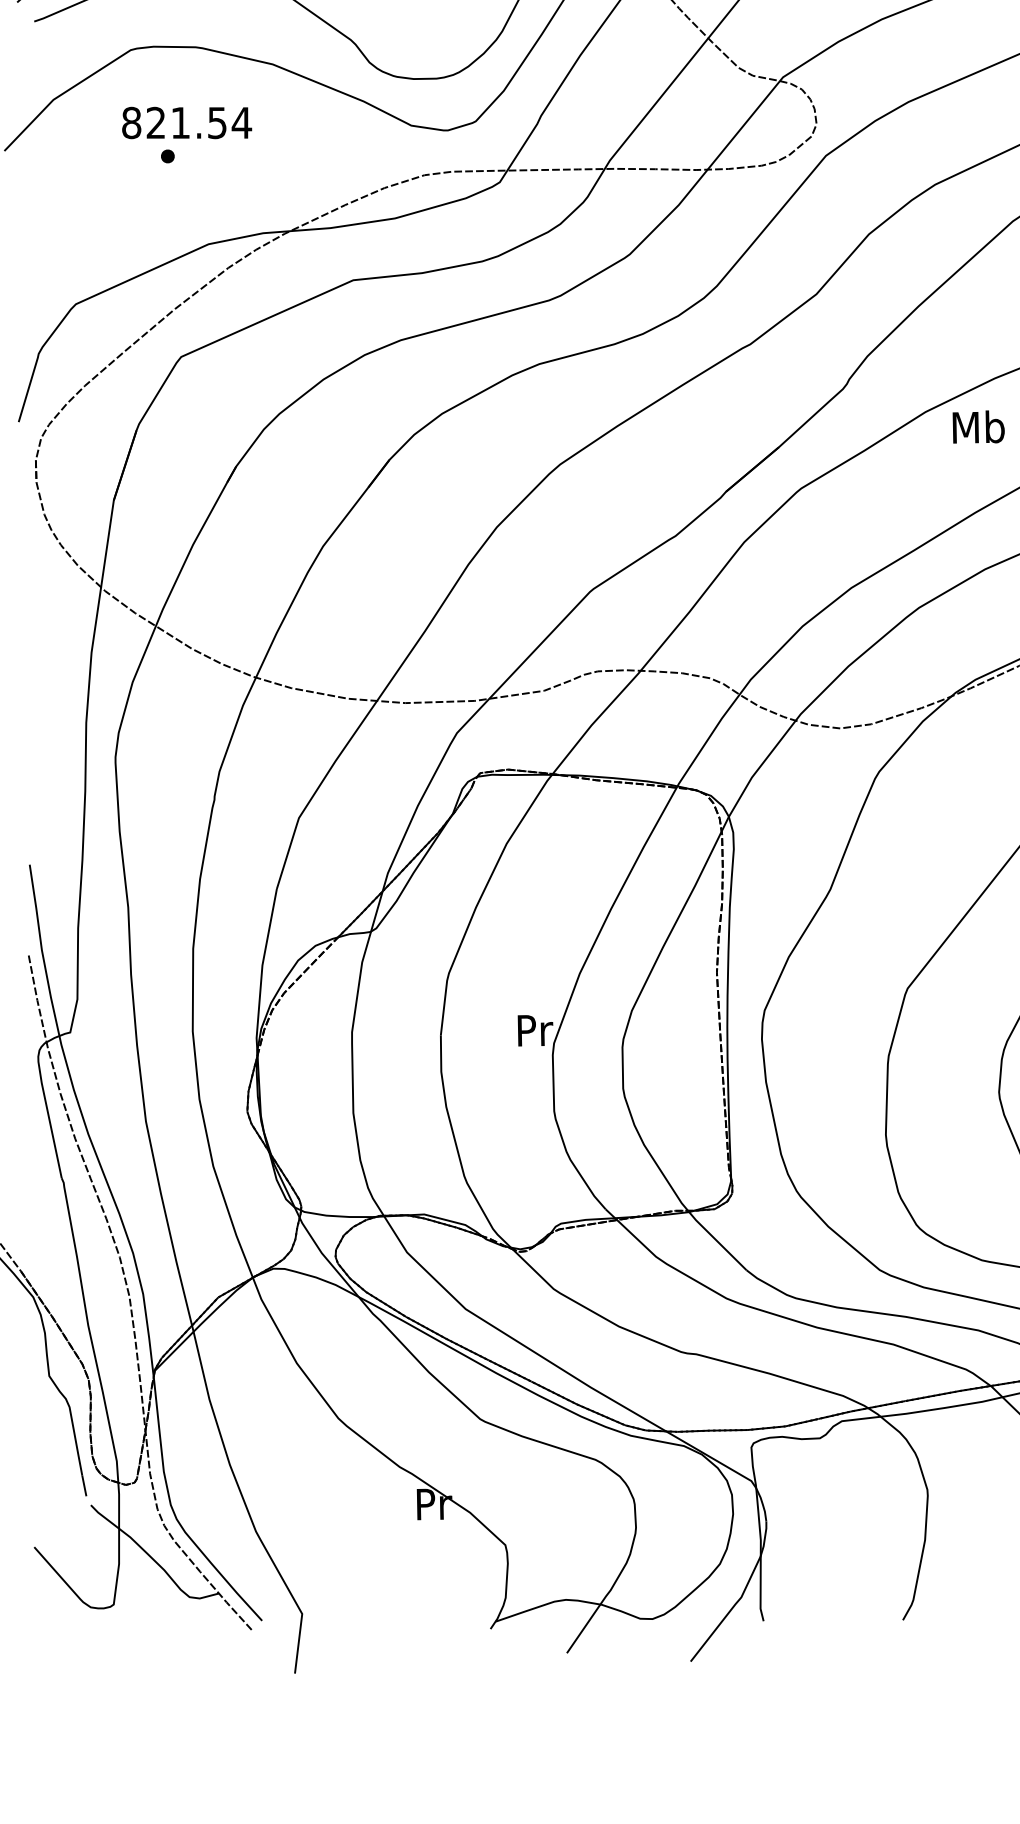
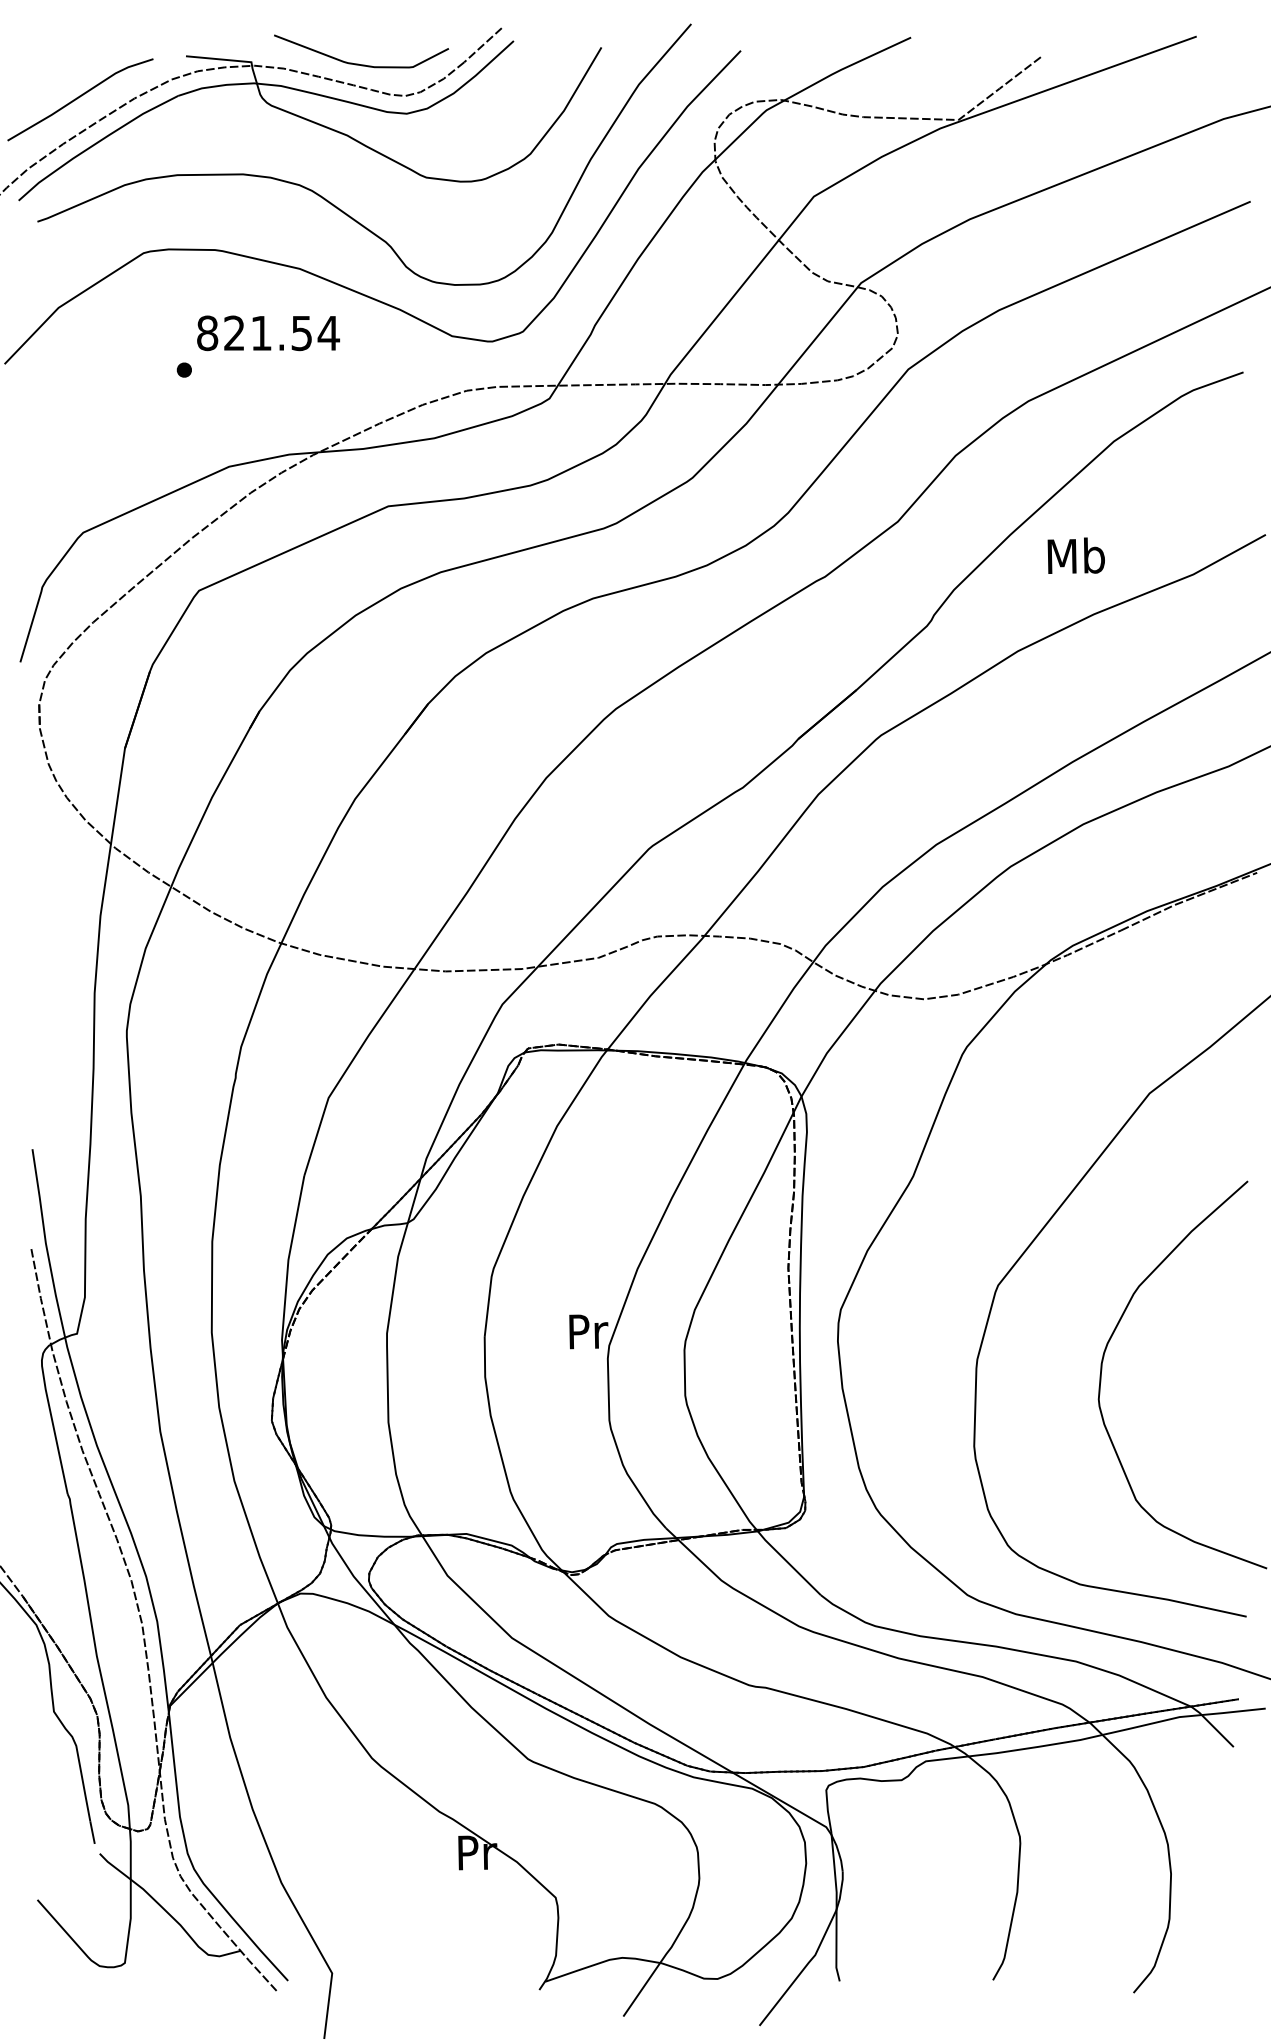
text: (187, 123) -> (268, 333), moved
text: (977, 426) -> (1075, 555), moved

